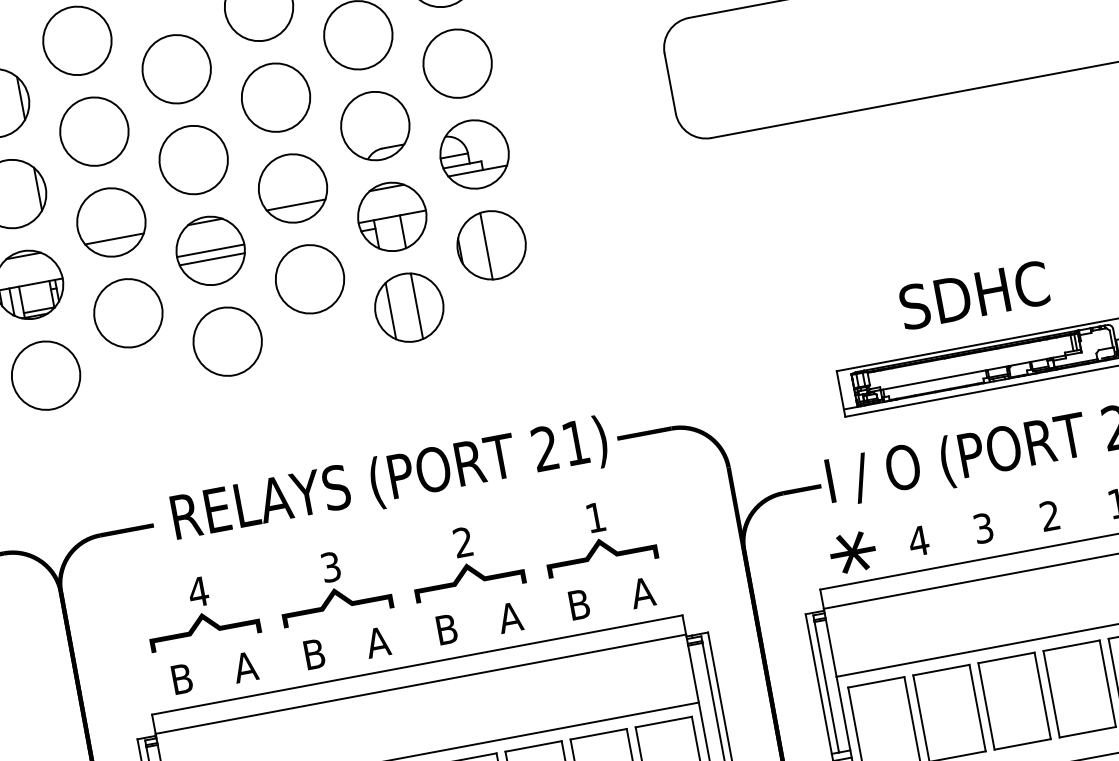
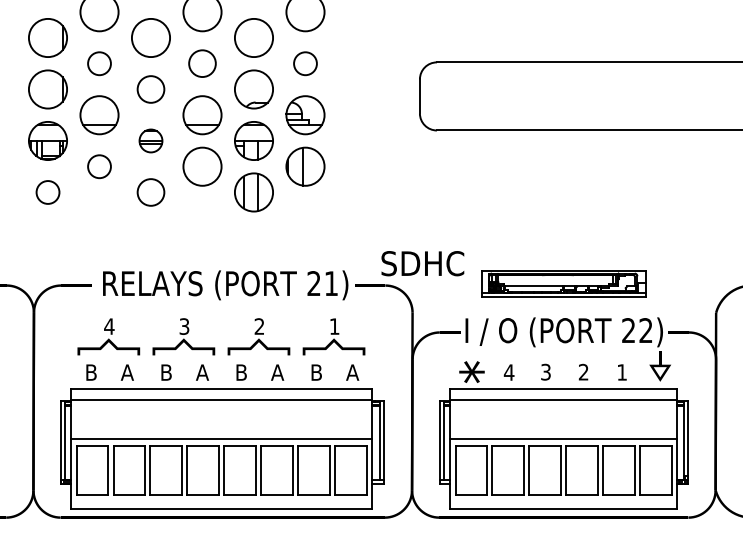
circle: (457, 63) -> (305, 63), size x0.6
circle: (275, 97) -> (202, 63), size x0.7
circle: (94, 131) -> (99, 63), size x0.6
circle: (192, 160) -> (150, 89), size x0.7
part: (209, 250) -> (150, 140), size x0.6
text: (973, 295) -> (422, 263), moved
circle: (128, 312) -> (99, 166), size x0.6
circle: (226, 341) -> (150, 192), size x0.7
circle: (45, 375) -> (47, 192), size x0.6

